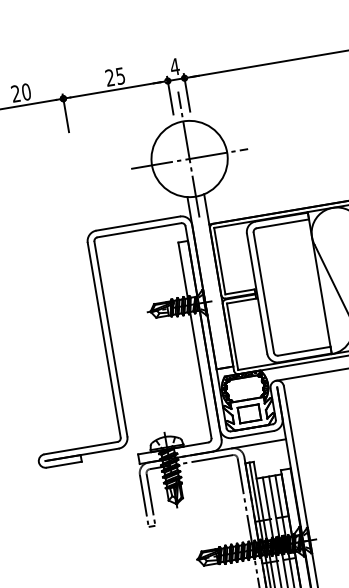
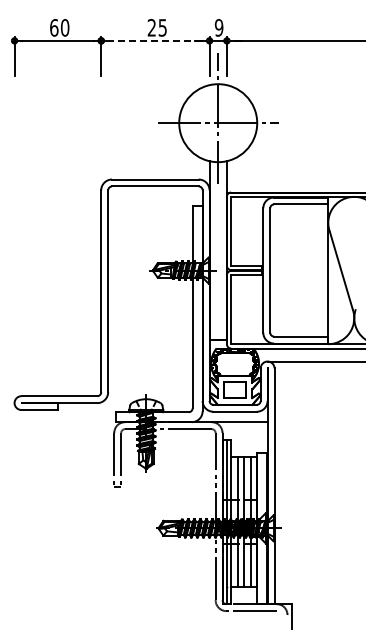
text: (174, 66) -> (218, 27), 4 -> 9
line: (115, 89) -> (155, 40), solid -> dashed
text: (16, 93) -> (54, 27), 20 -> 60

